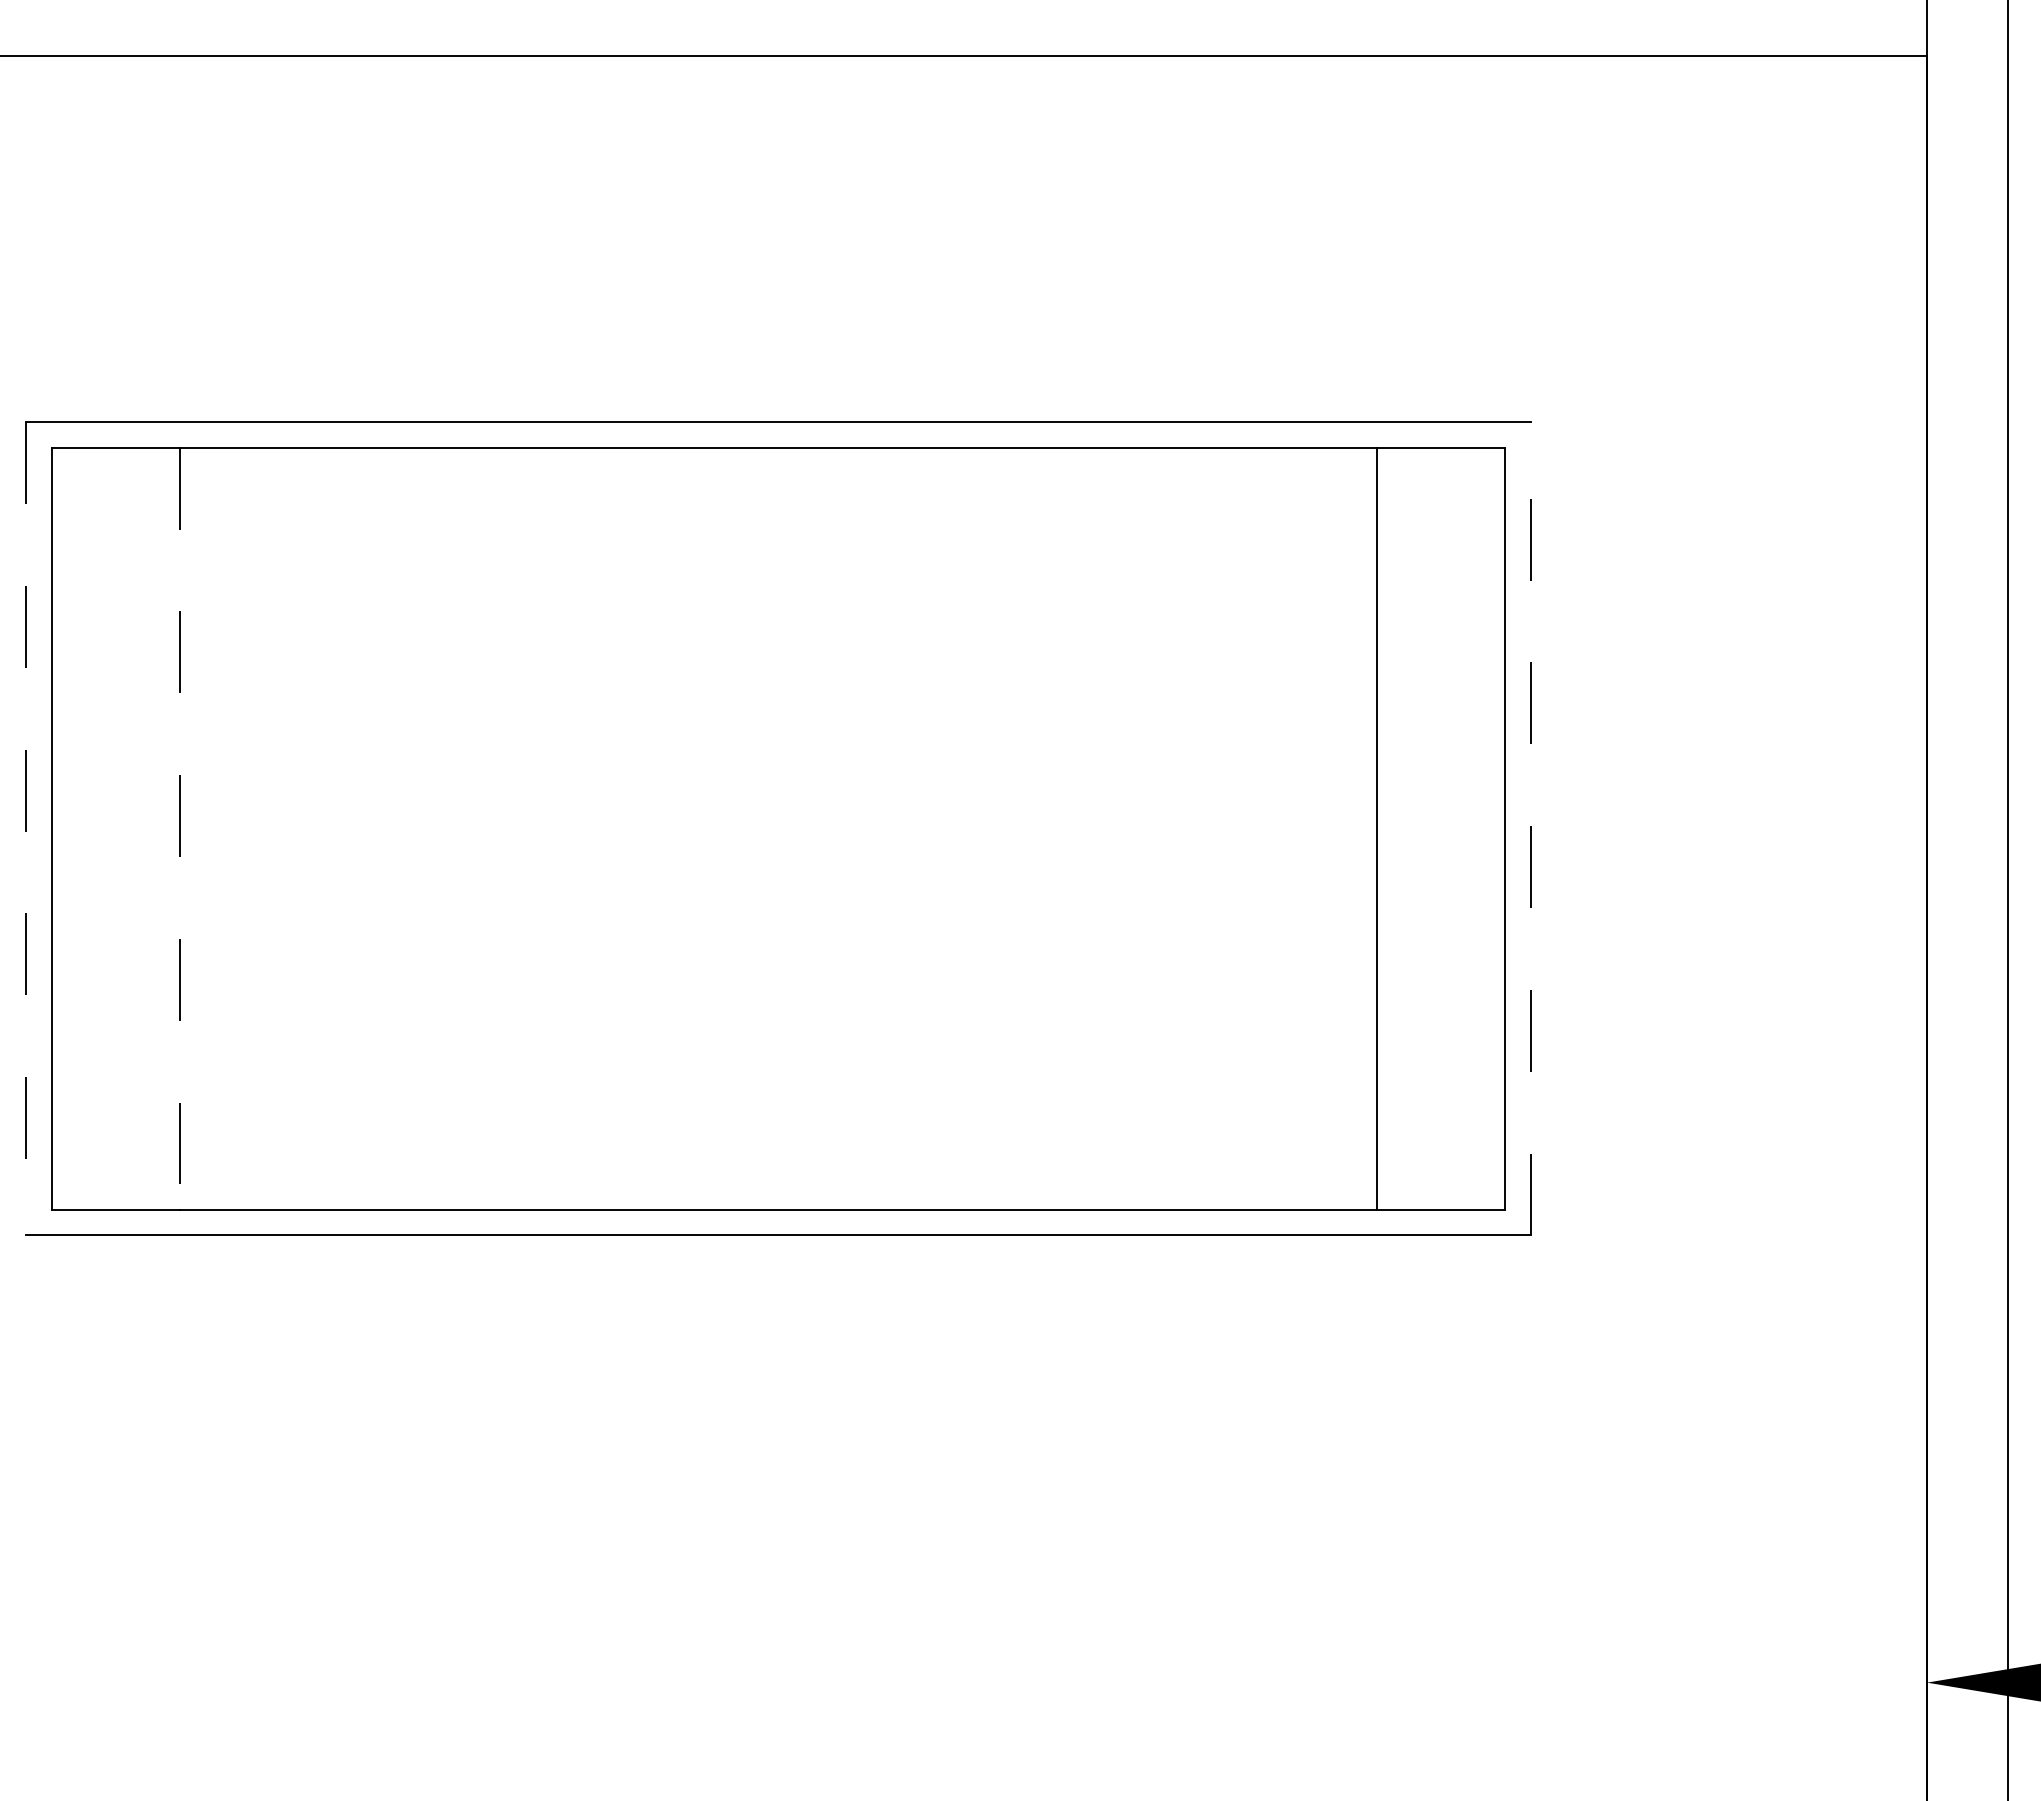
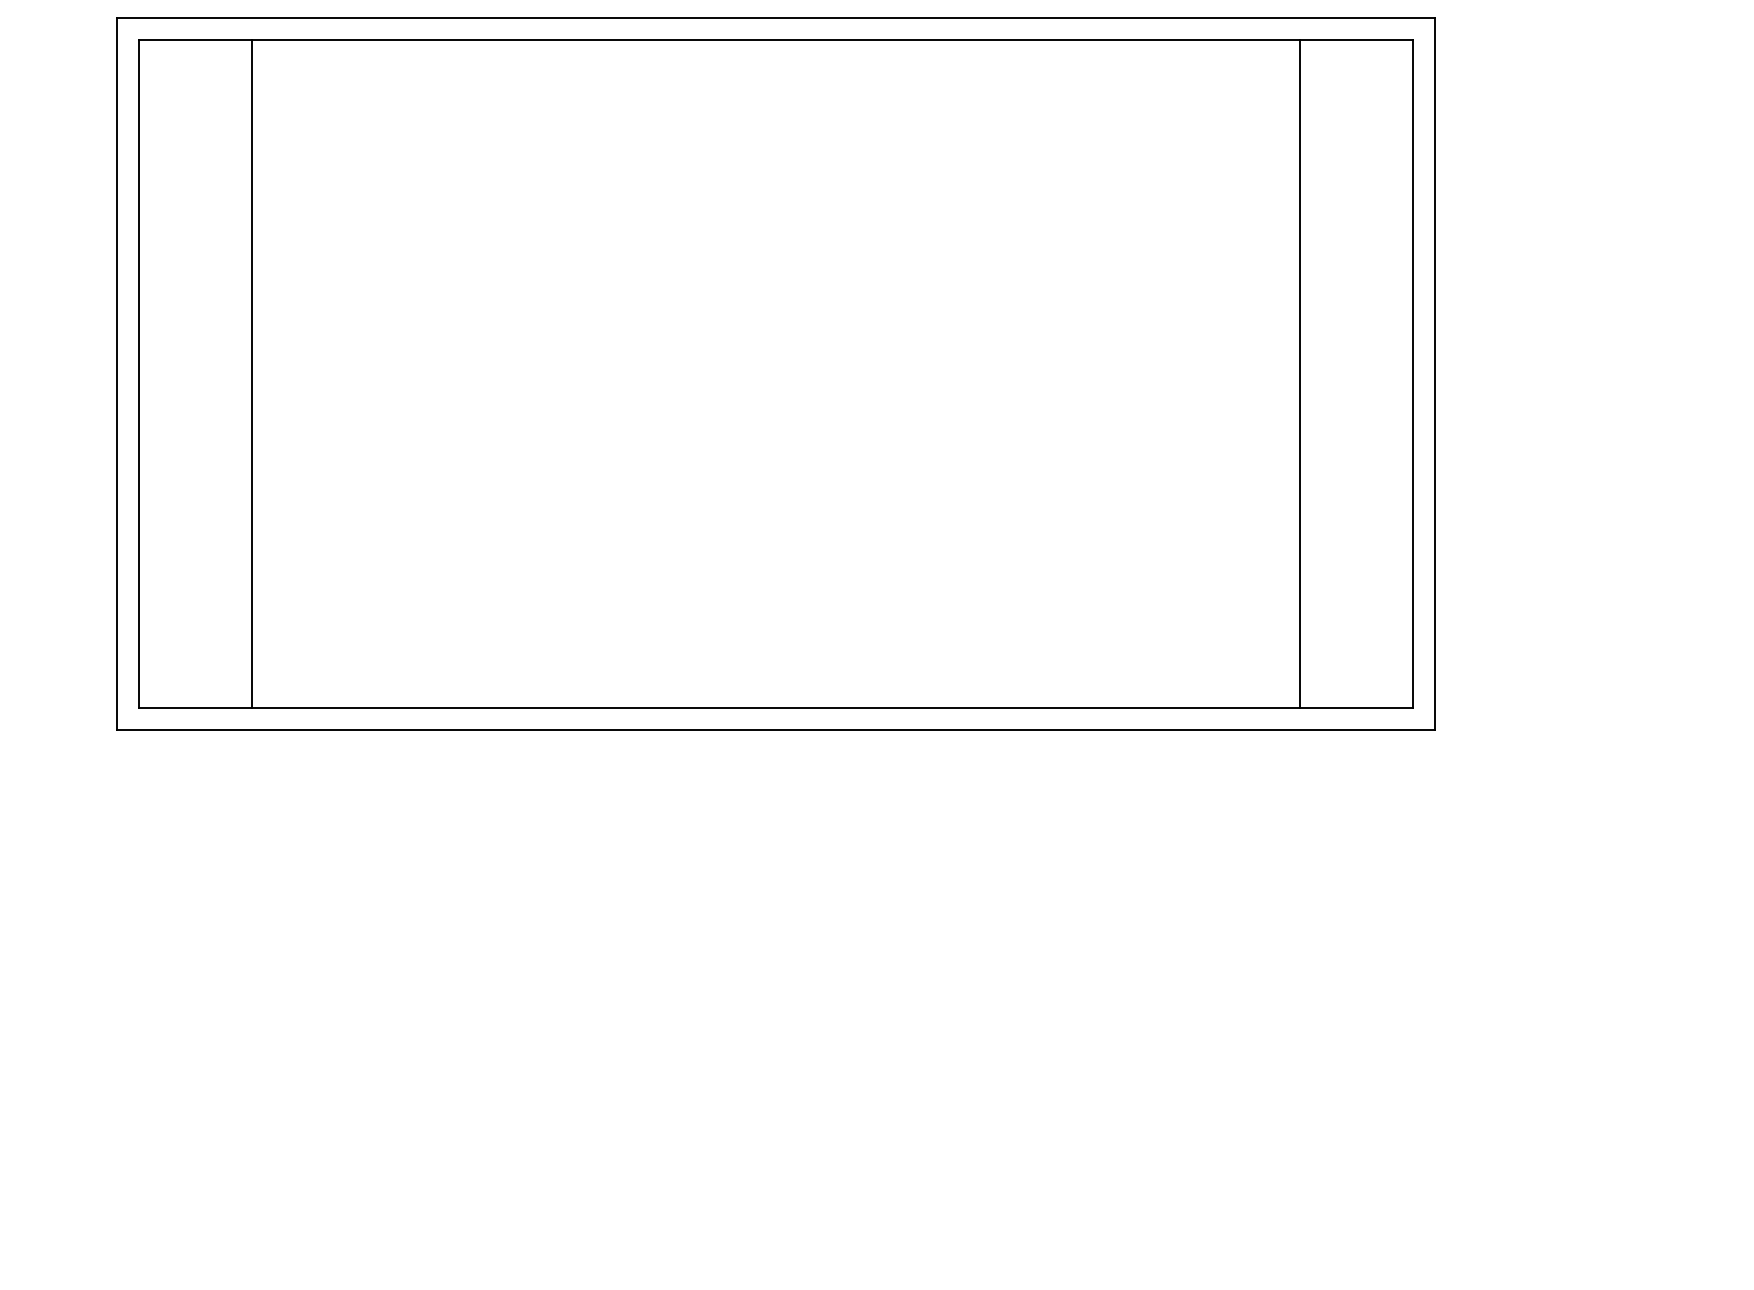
line: (26, 828) -> (117, 373), dashed -> solid
line: (1530, 828) -> (1435, 373), dashed -> solid
line: (180, 829) -> (252, 374), dashed -> solid

